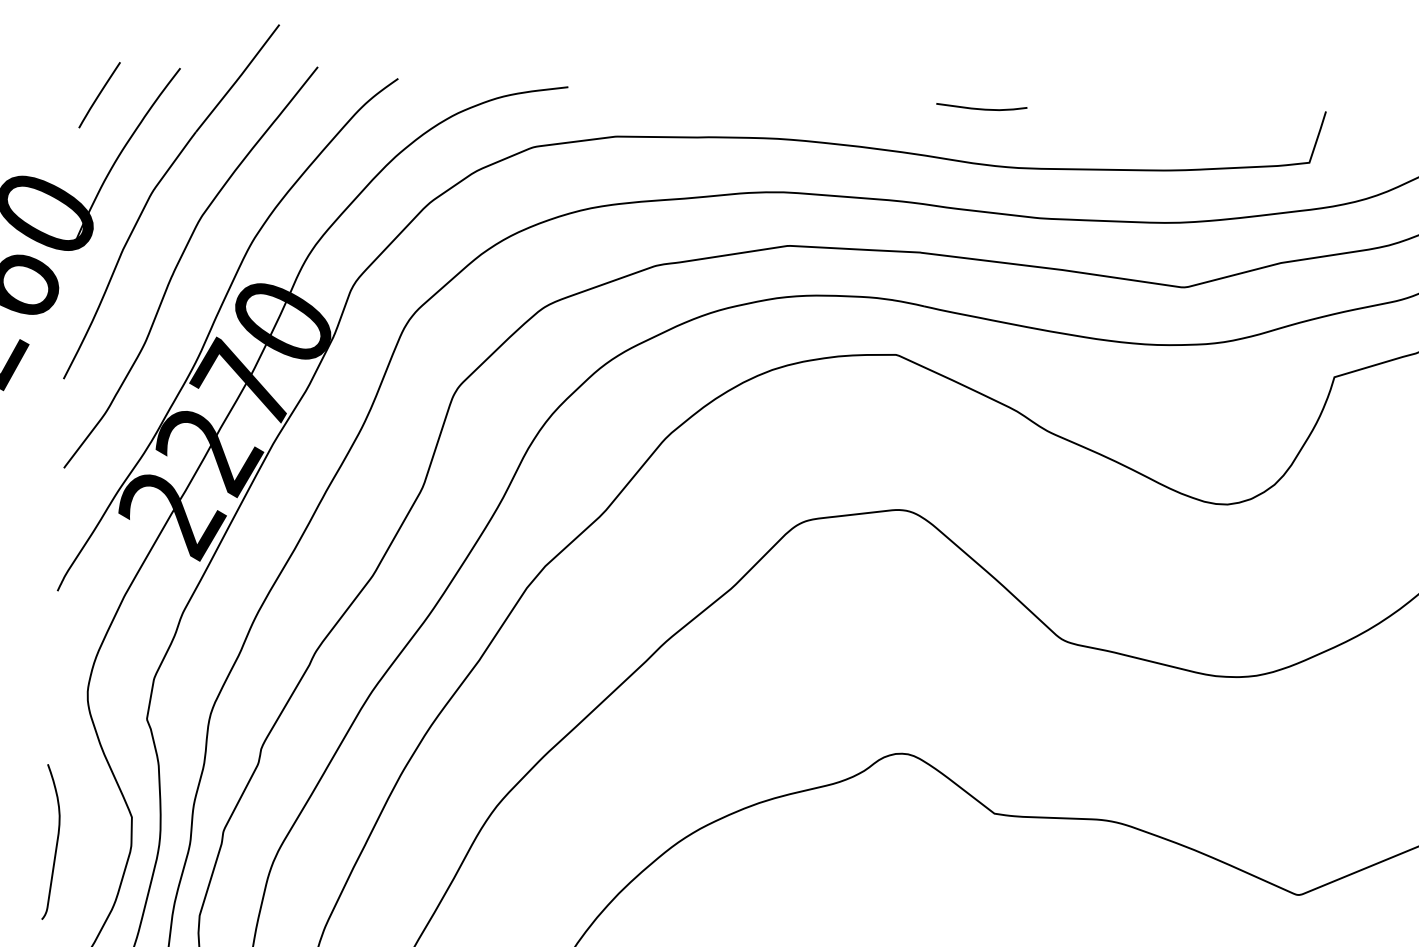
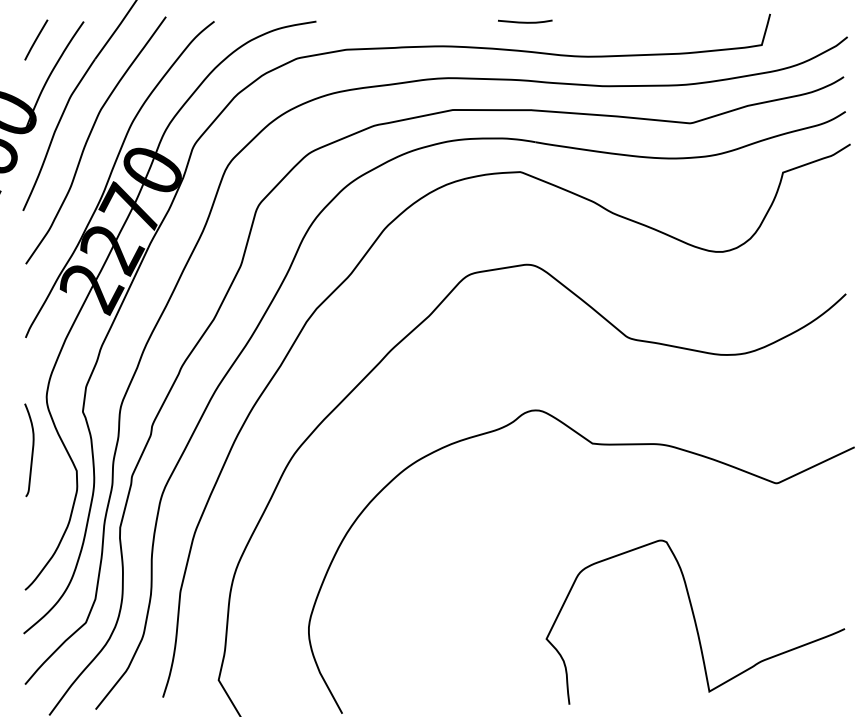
curve: (982, 107) -> (525, 21), moved
curve: (54, 844) -> (31, 451), moved

